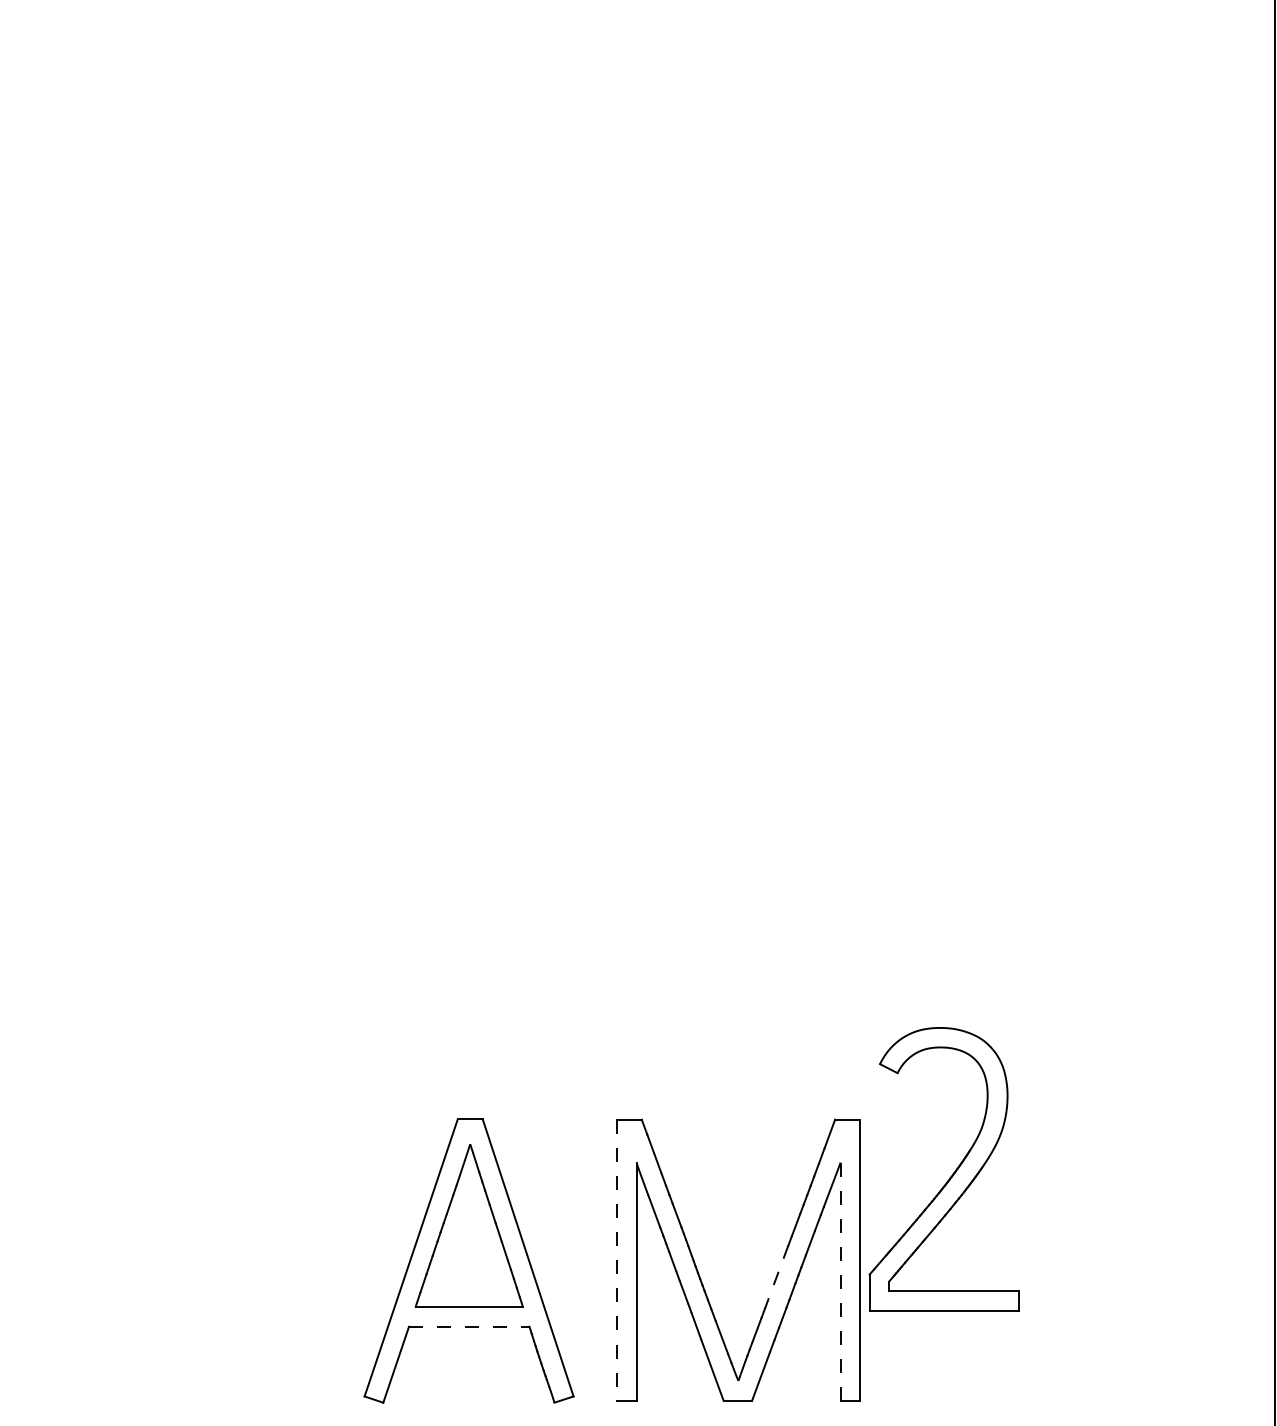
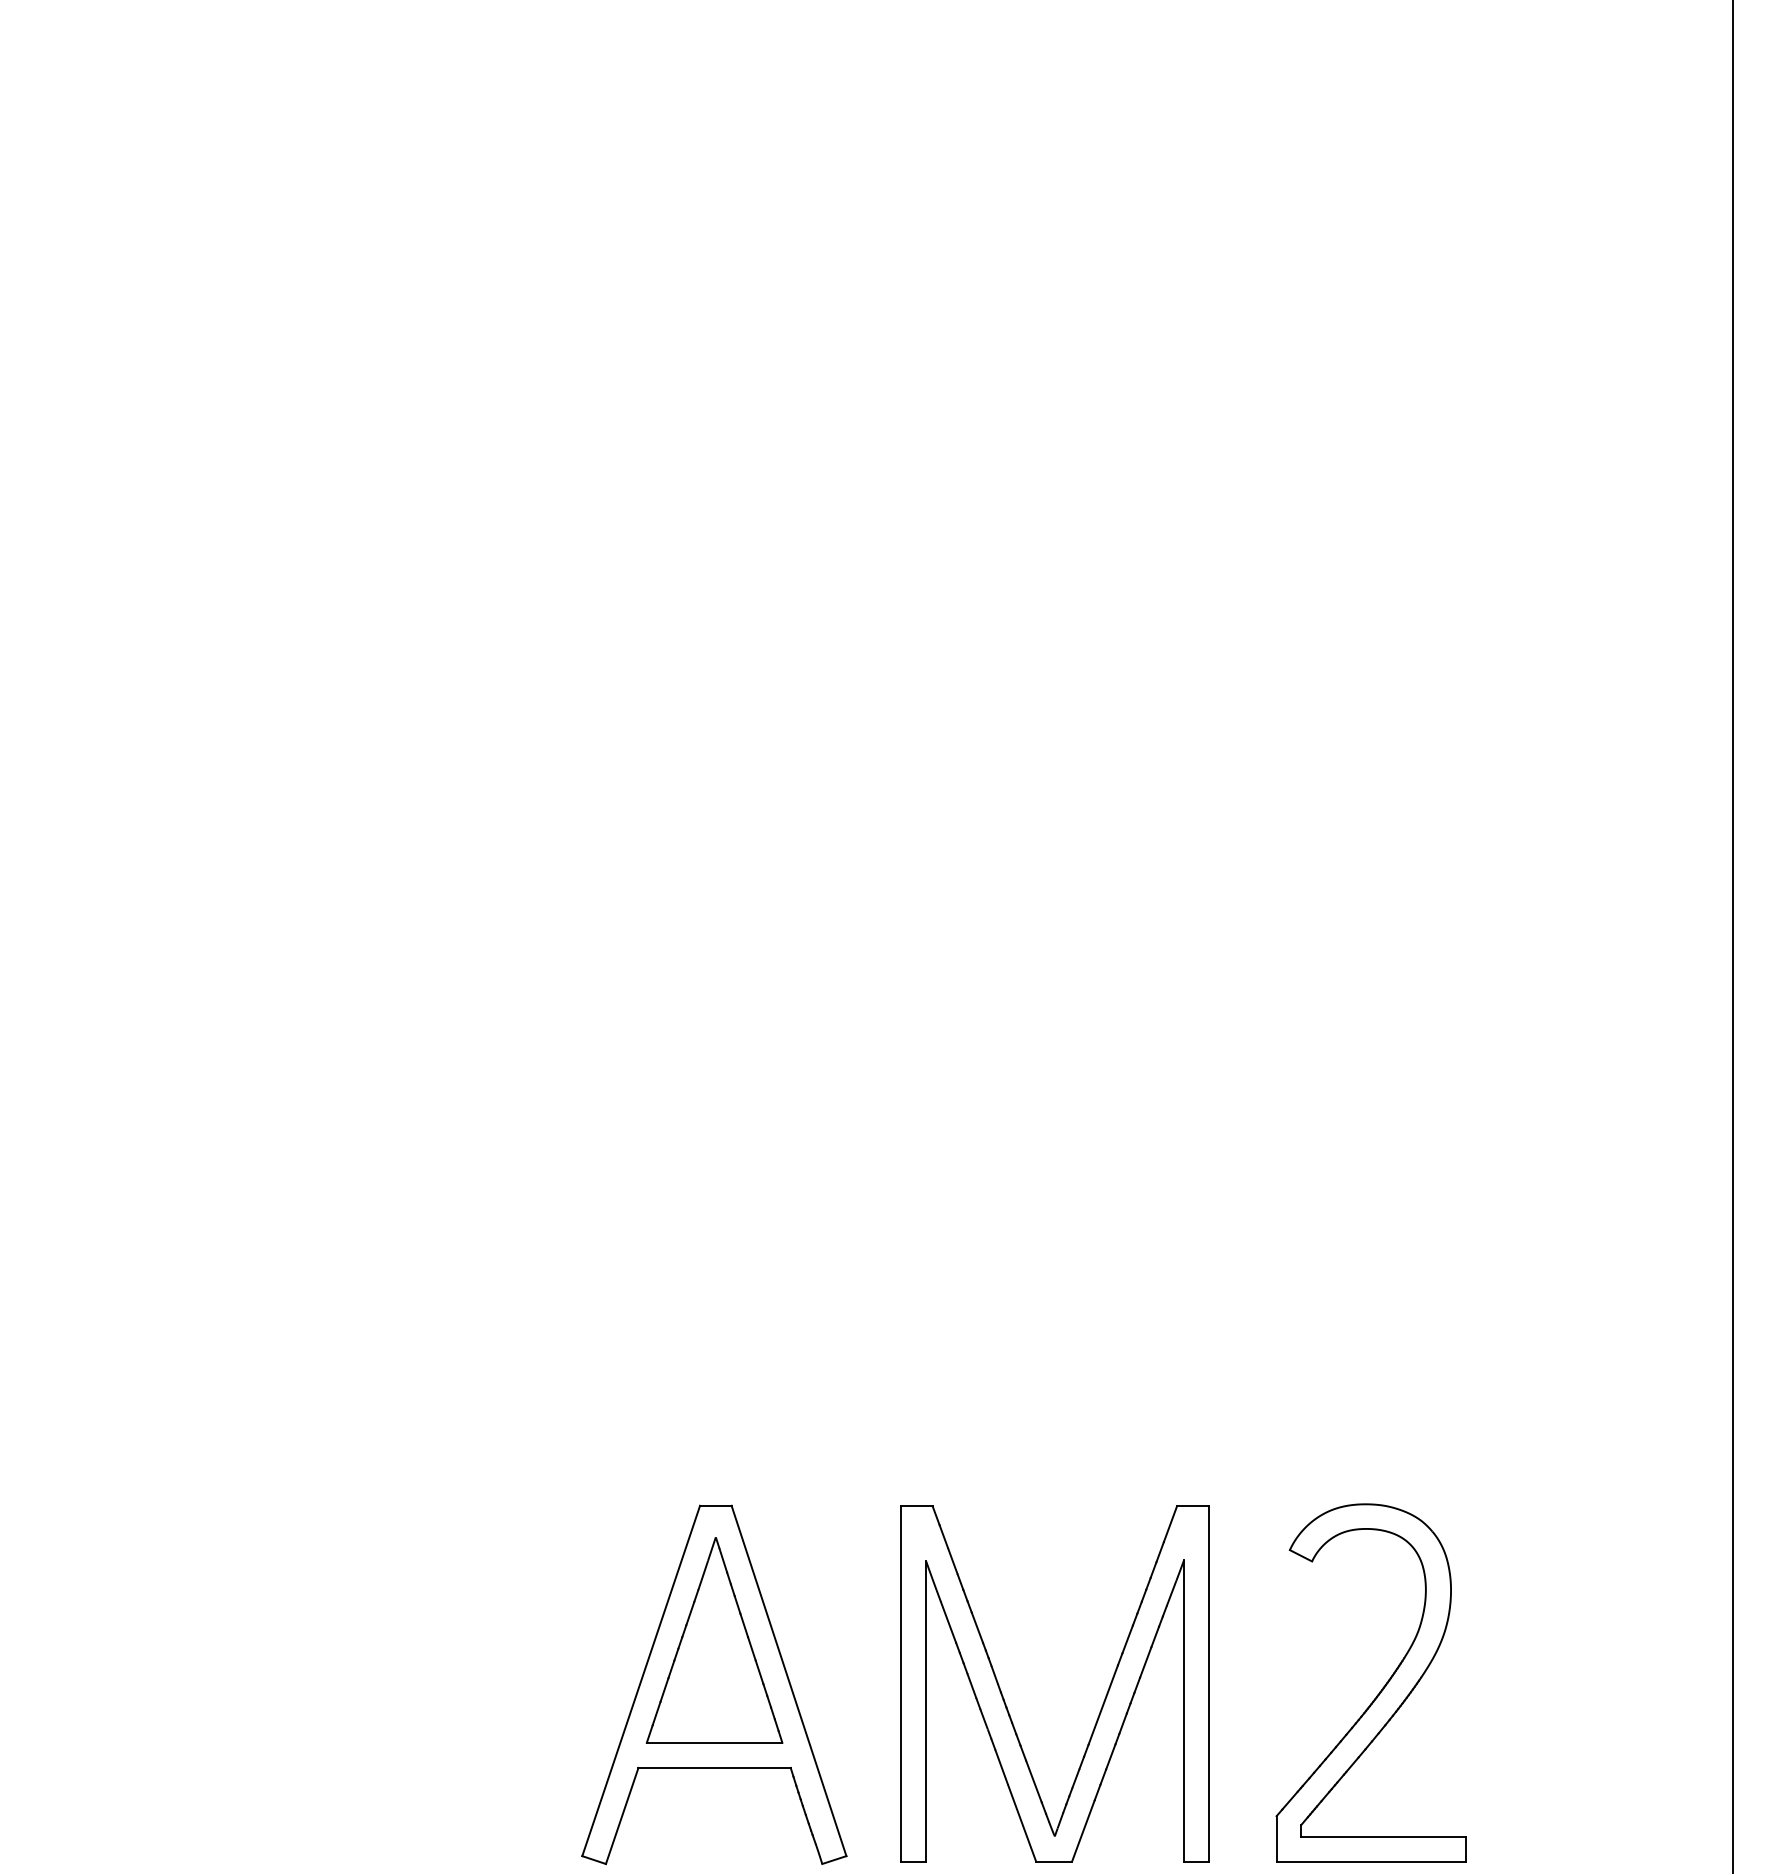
part: (950, 1176) -> (1379, 1691), moved
line: (617, 1259) -> (901, 1683), dashed -> solid
line: (776, 1277) -> (1103, 1705), dashed -> solid
line: (840, 1282) -> (1183, 1711), dashed -> solid
line: (469, 1326) -> (715, 1767), dashed -> solid

